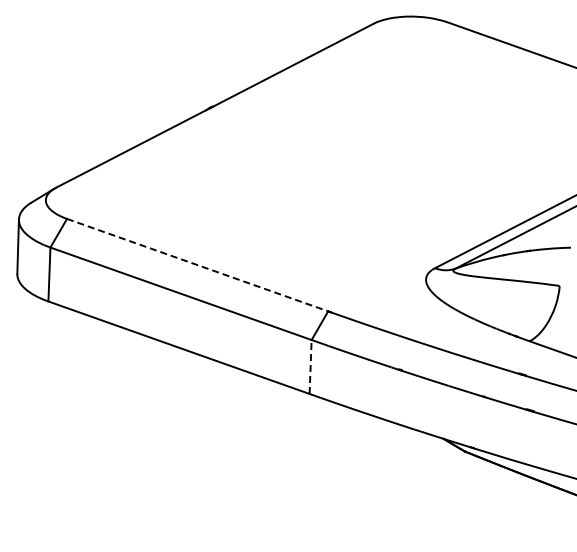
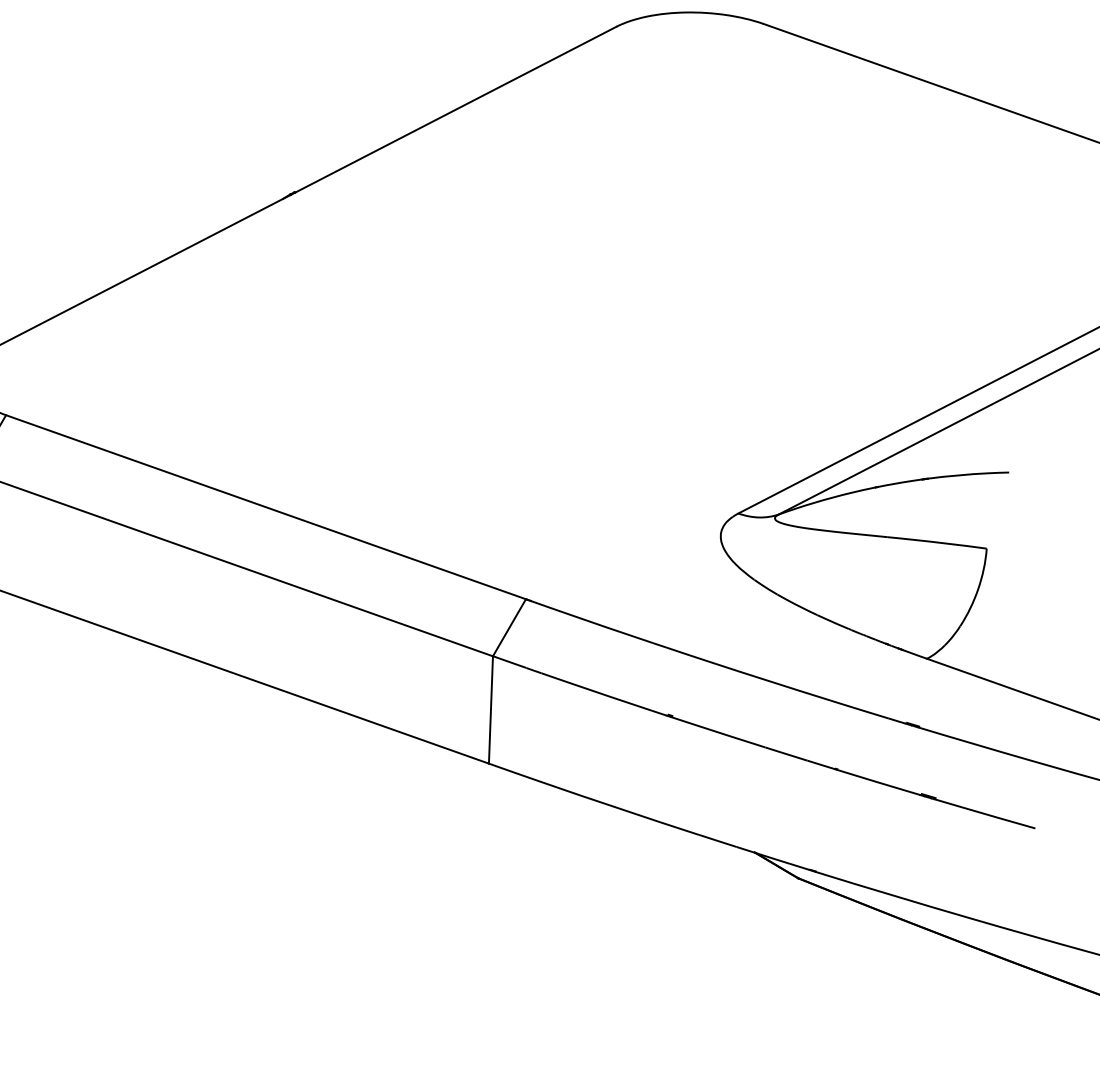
line: (197, 265) -> (265, 507), dashed -> solid
line: (310, 366) -> (490, 708), dashed -> solid

